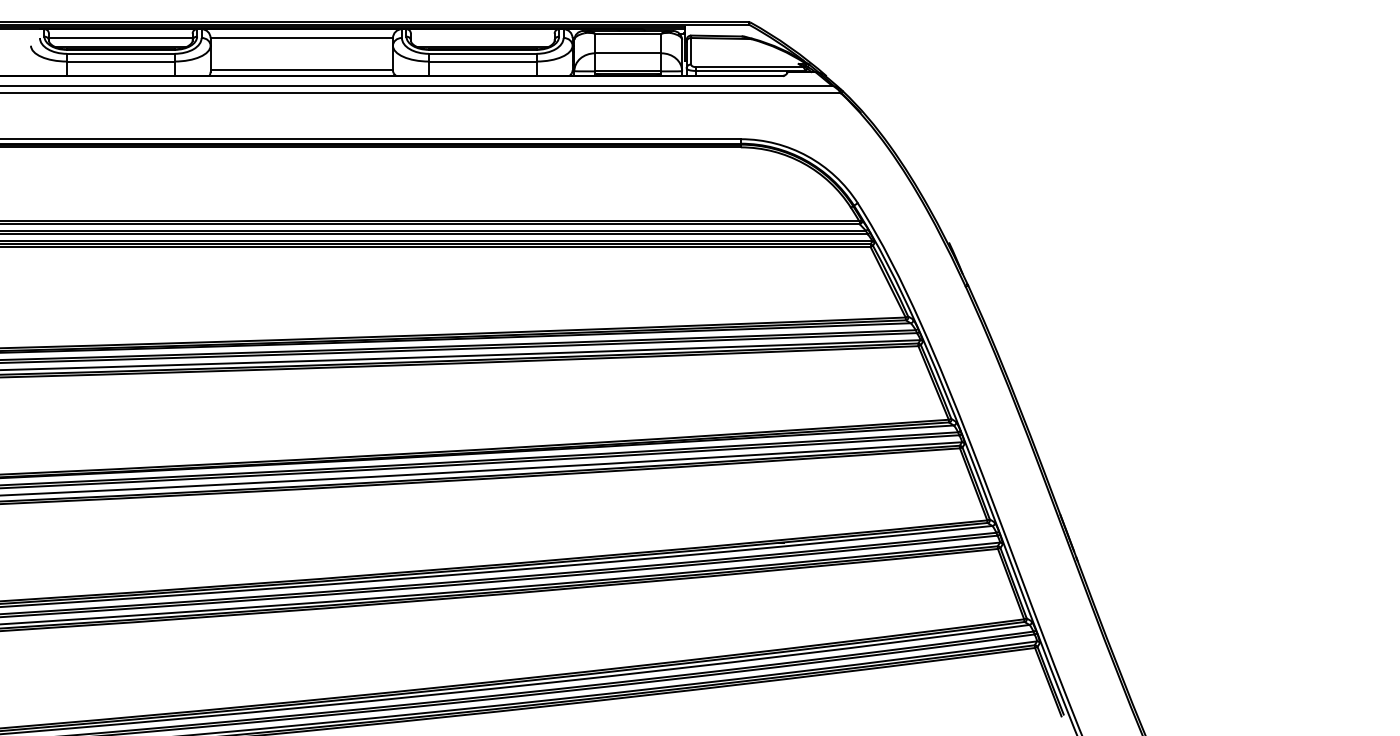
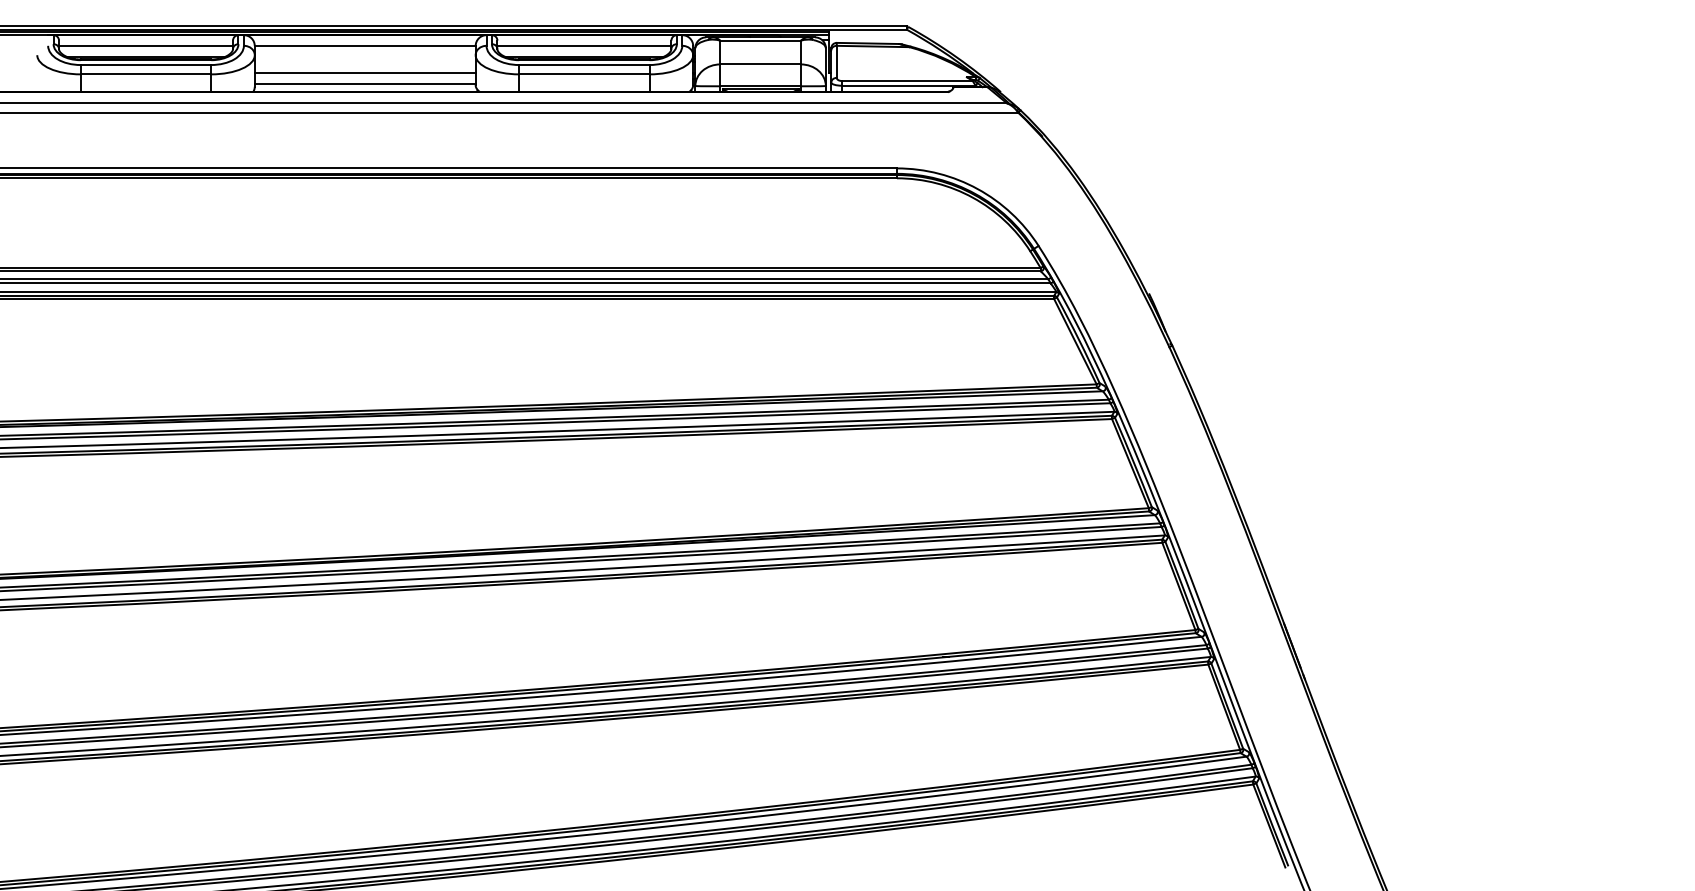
line: (482, 38) -> (584, 46), added
line: (301, 60) -> (364, 73), added

